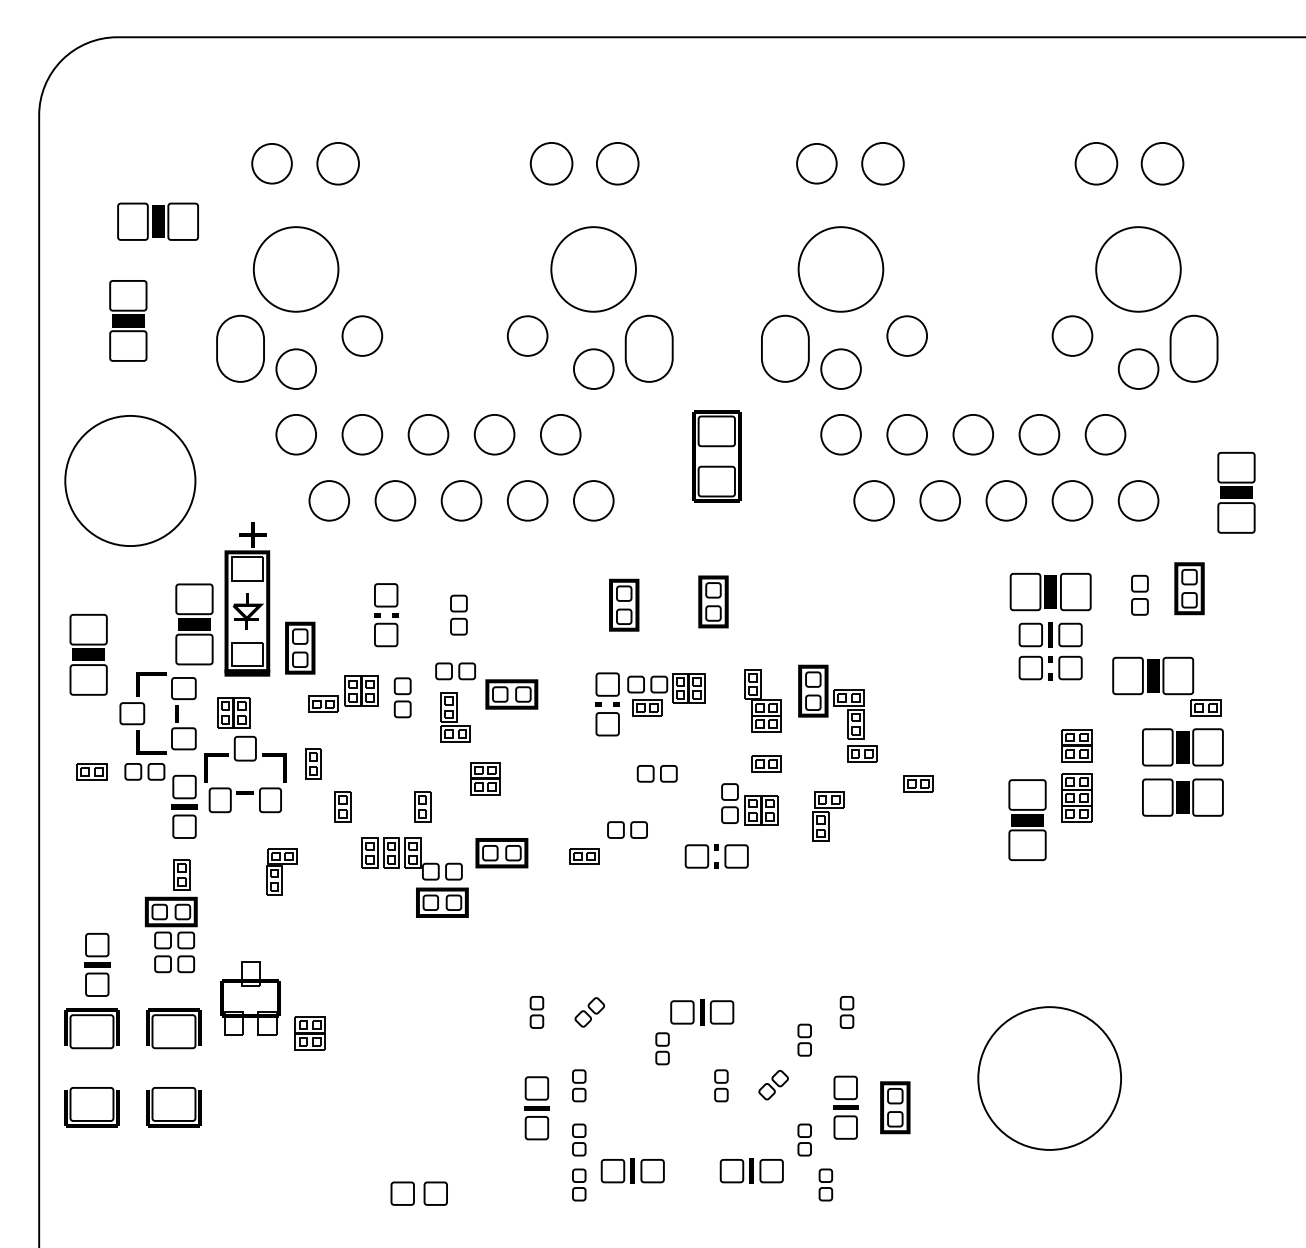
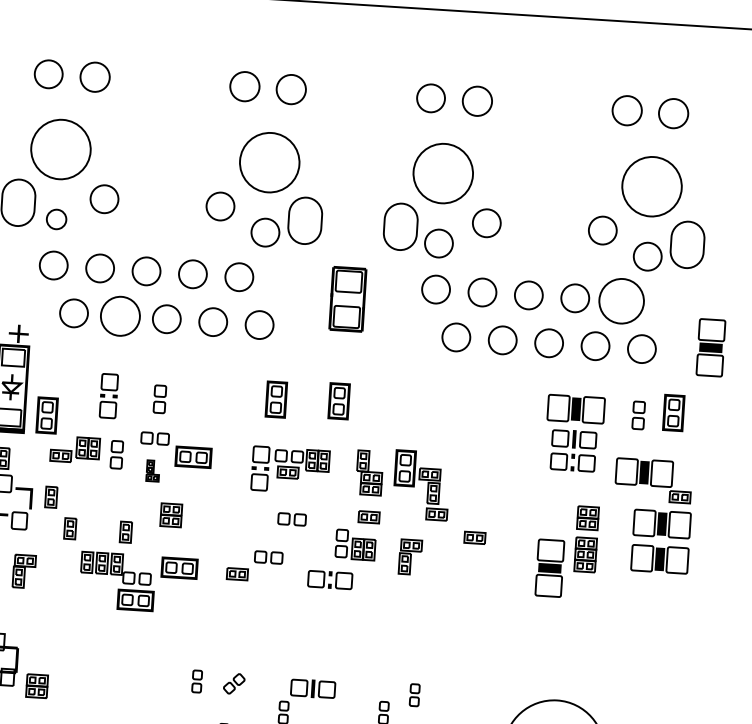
circle: (295, 368) -> (56, 219), size x0.7
circle: (1105, 434) -> (621, 301), size x1.6
circle: (395, 500) -> (120, 316), size x1.4
part: (455, 717) -> (153, 470), size x0.6

